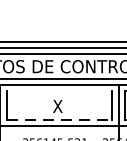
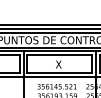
line: (59, 91) -> (59, 55), added
line: (60, 119) -> (60, 72), dashed -> solid

